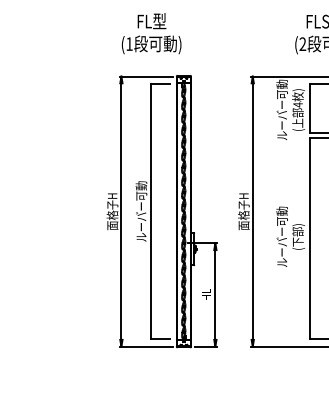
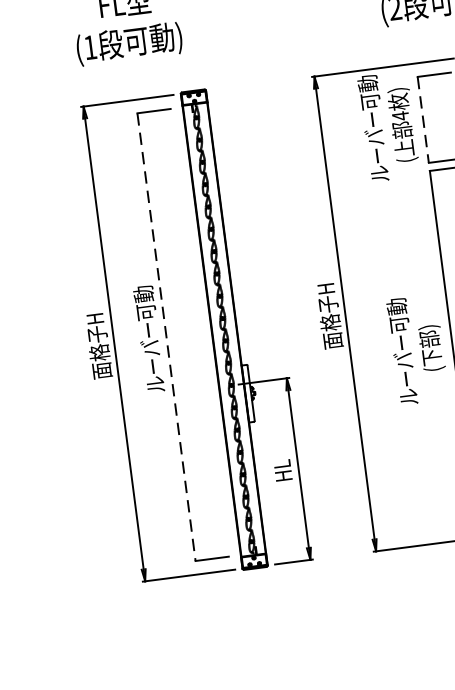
line: (310, 109) -> (423, 121), solid -> dashed
line: (151, 212) -> (167, 338), solid -> dashed

